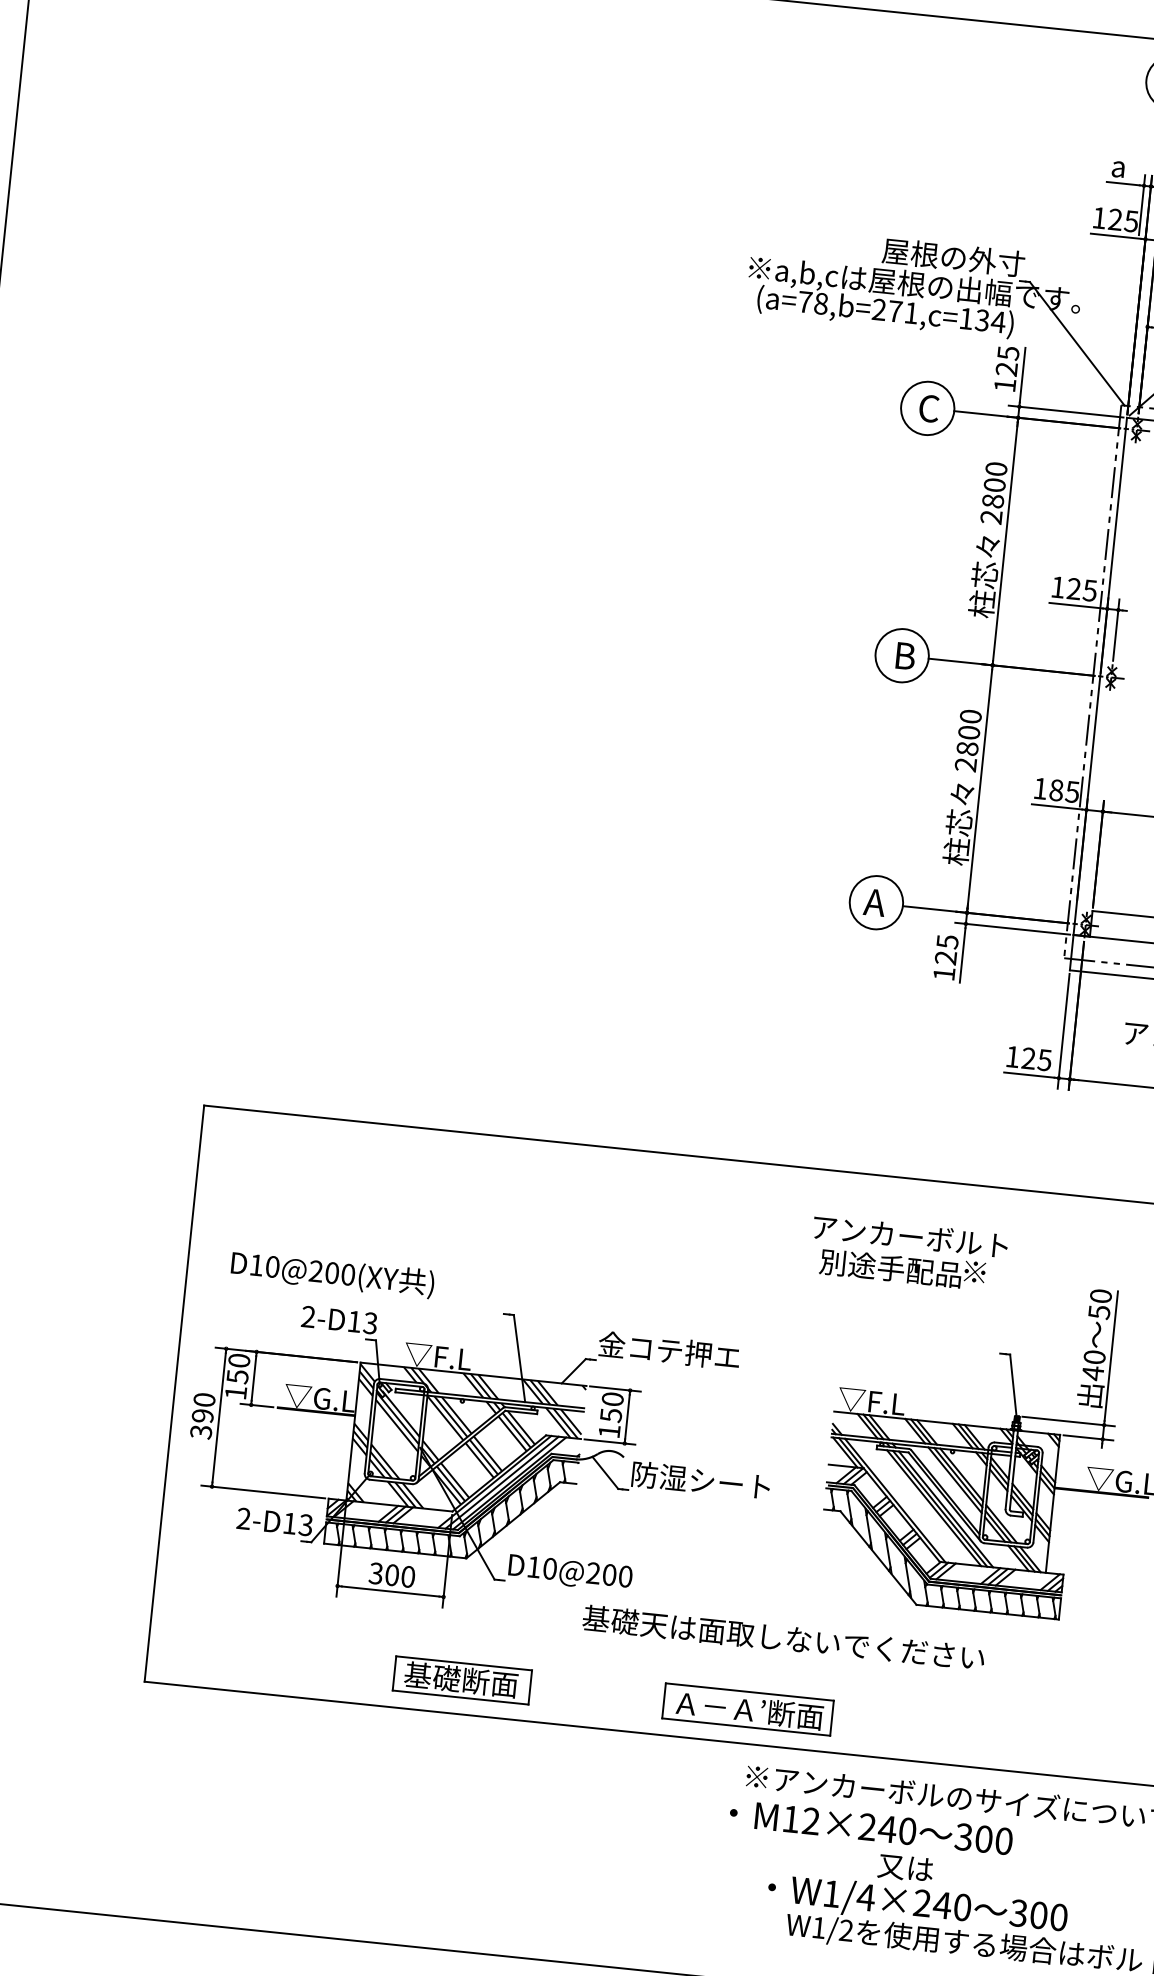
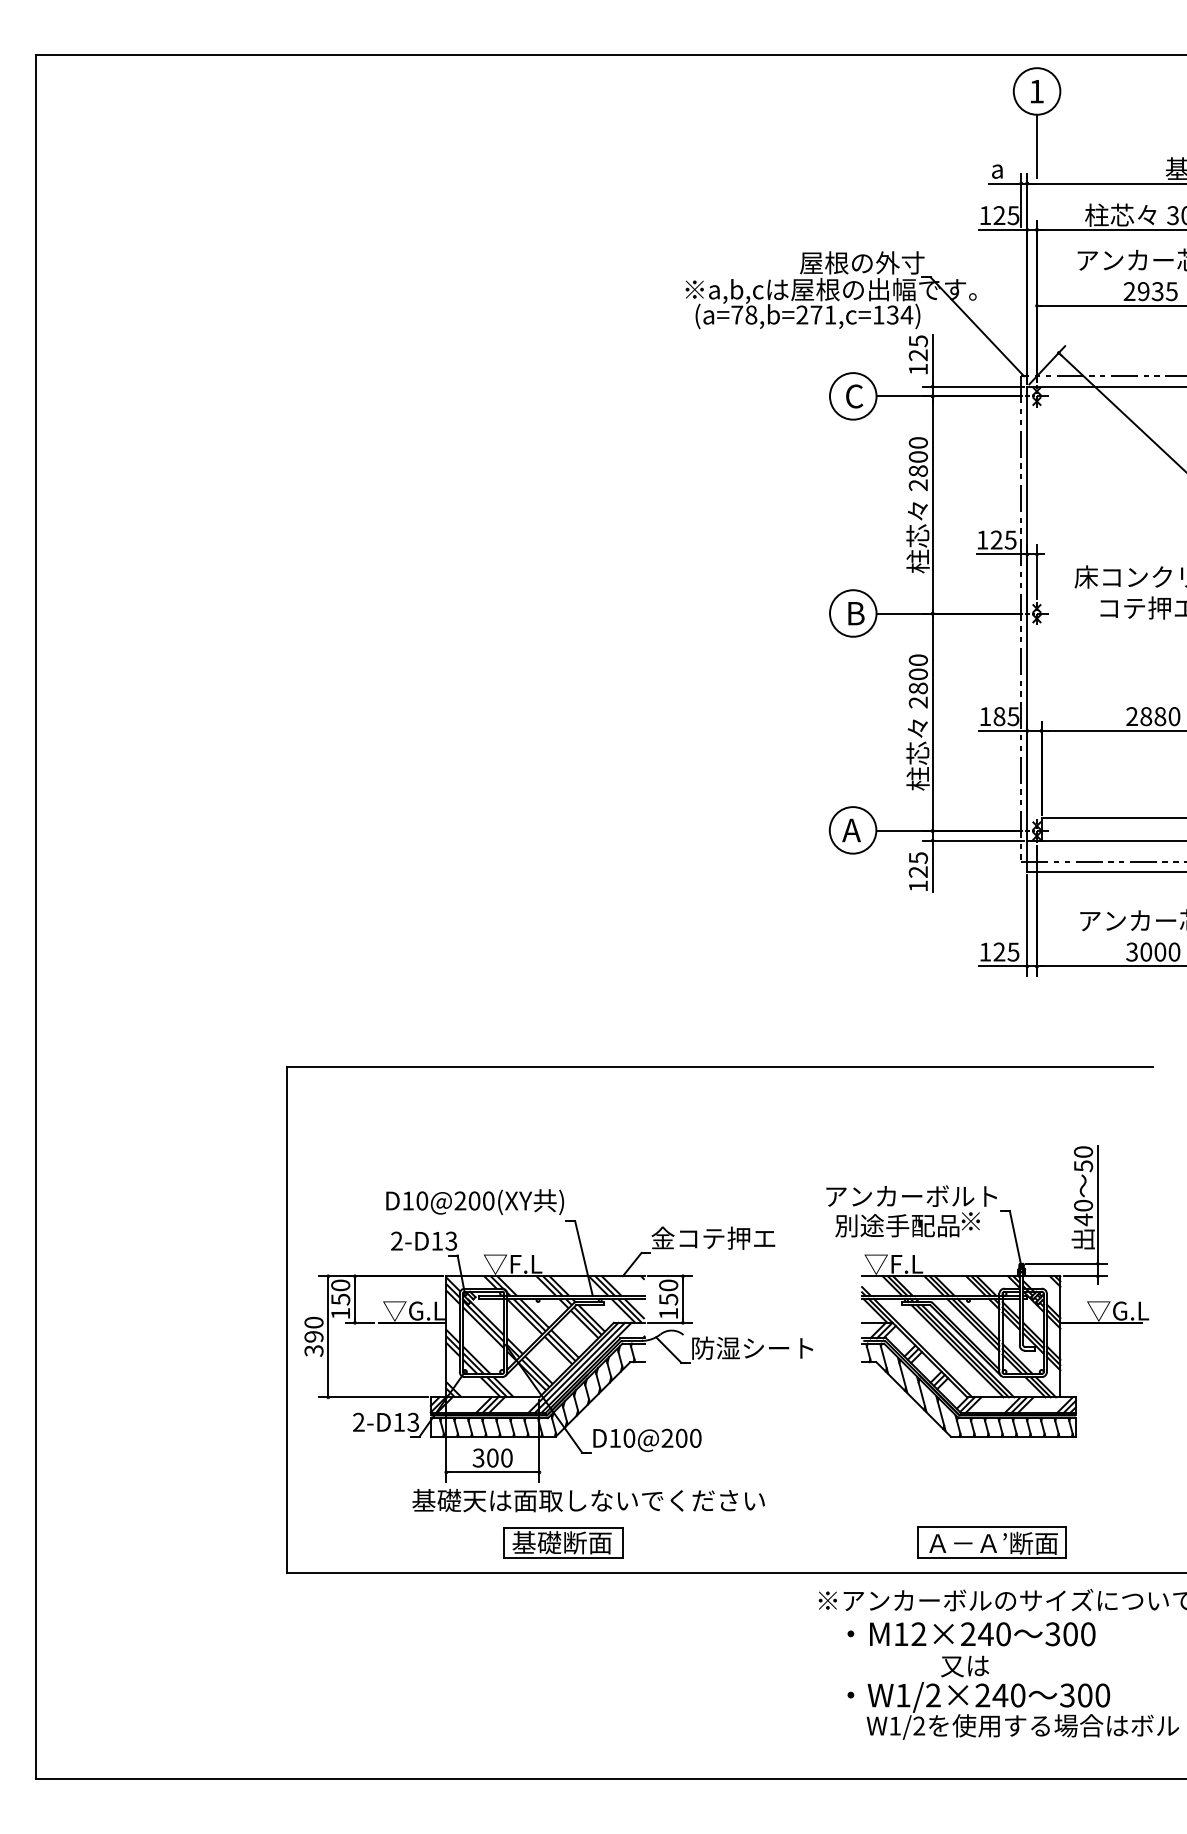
text: (908, 1253) -> (911, 1211), moved
text: (332, 1273) -> (474, 1201), moved
text: (783, 1638) -> (588, 1500), moved
part: (747, 1709) -> (991, 1542), moved
text: (871, 1827) -> (971, 1634), moved
text: (866, 1897) -> (933, 1695), W1/4×240 -> W1/2×240

